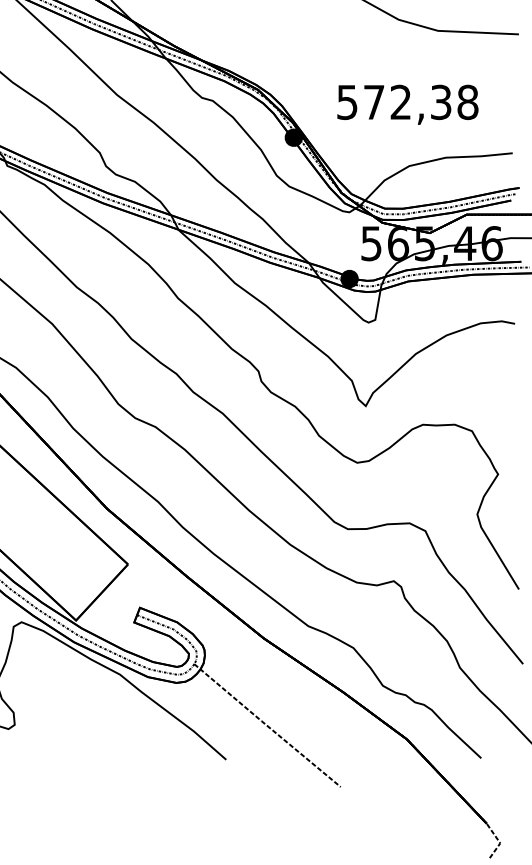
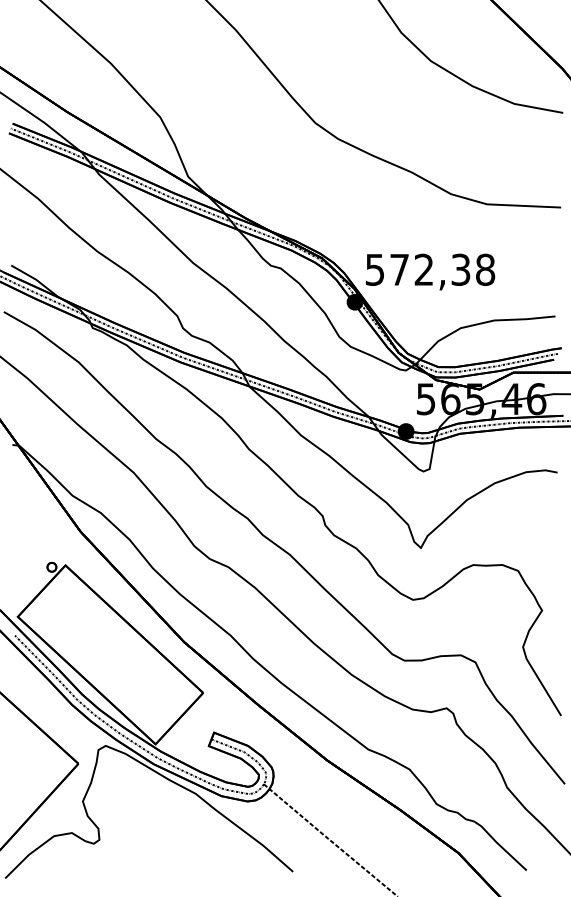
text: (407, 104) -> (430, 271), moved

